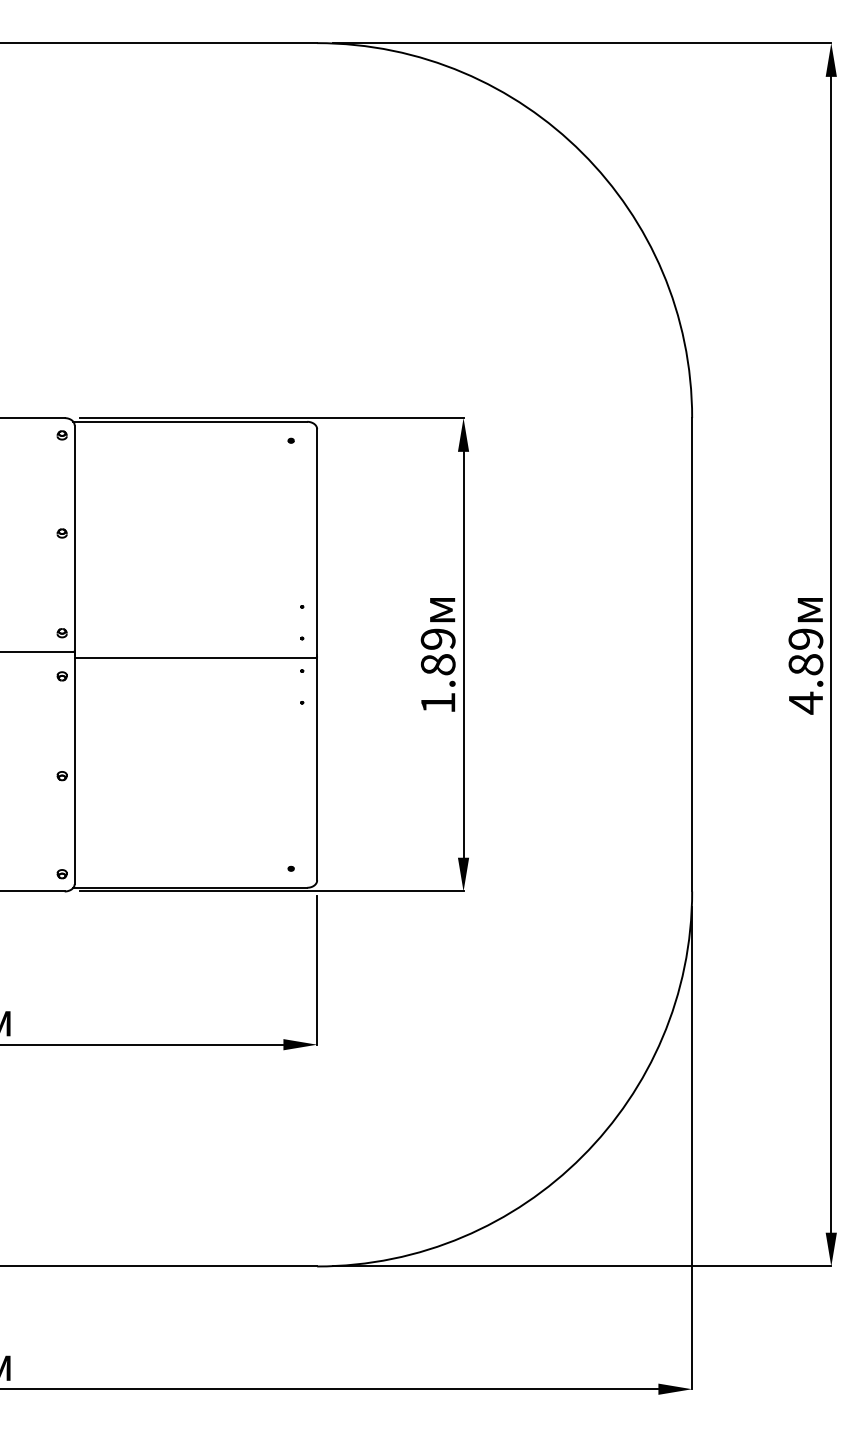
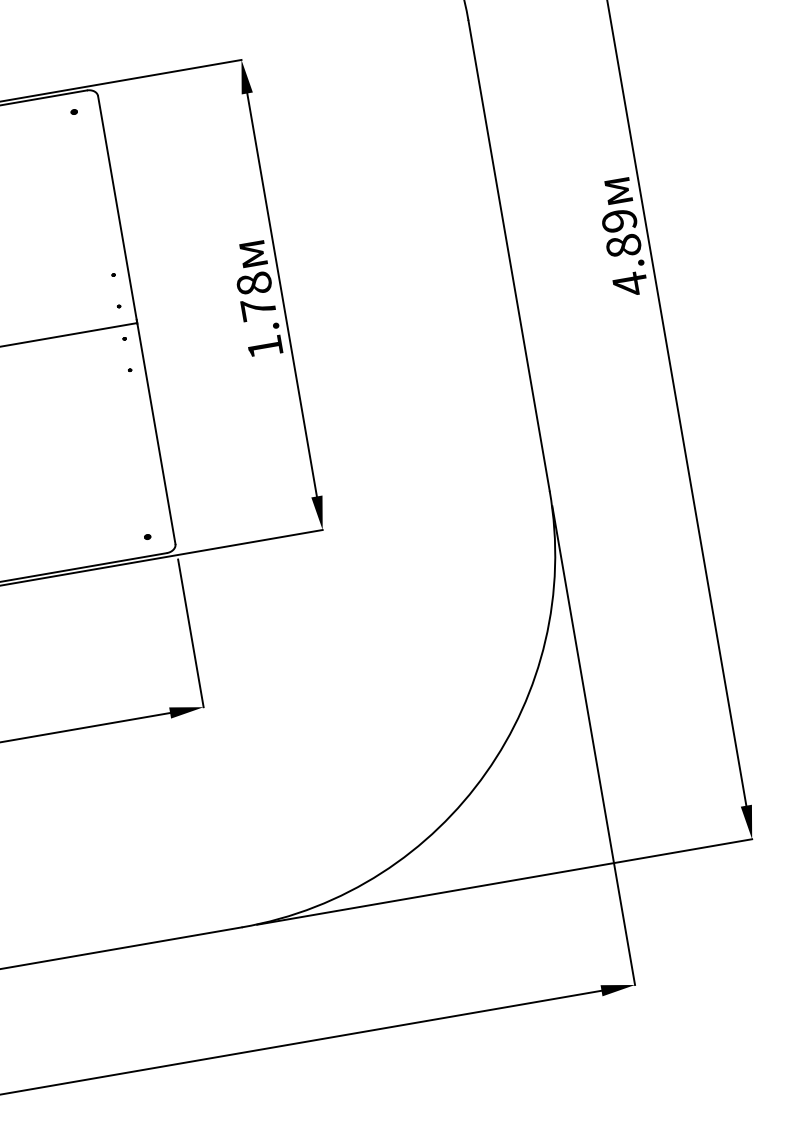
text: (437, 651) -> (255, 296), 1.89 -> 1.78

